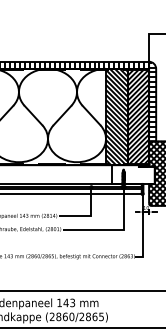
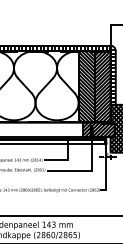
hatch: (132, 174) -> (98, 129), added

